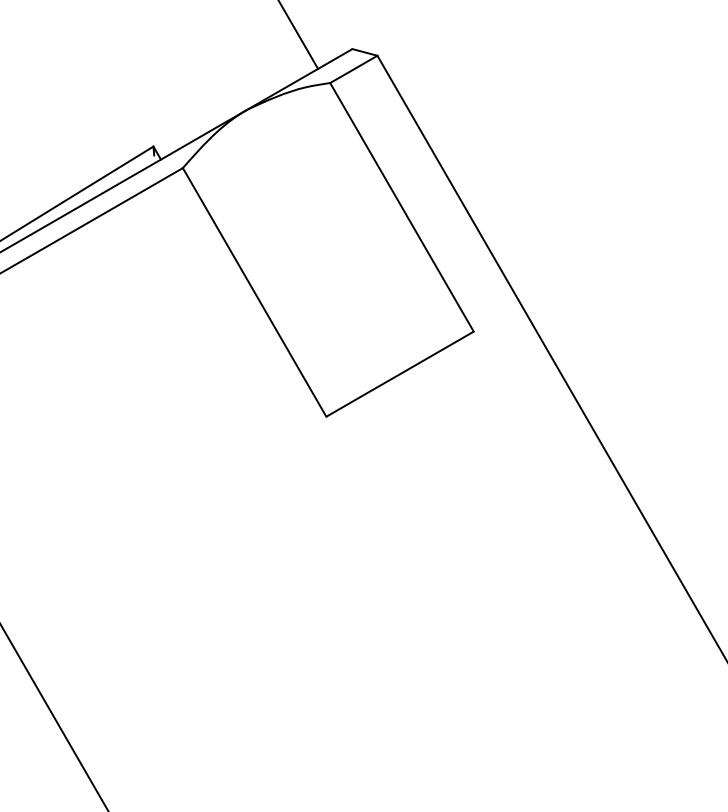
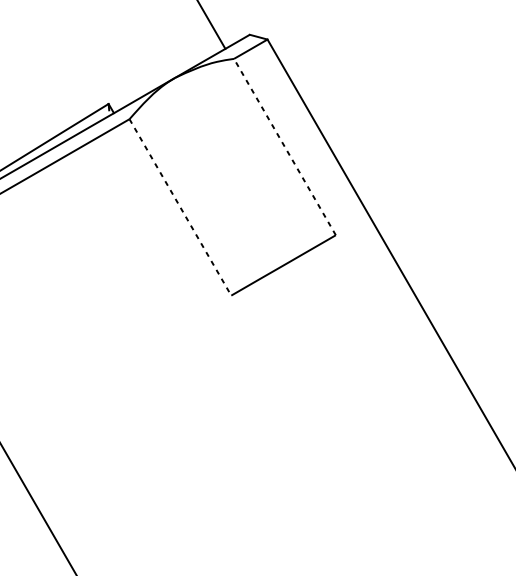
line: (401, 207) -> (284, 147), solid -> dashed
line: (254, 292) -> (180, 207), solid -> dashed

